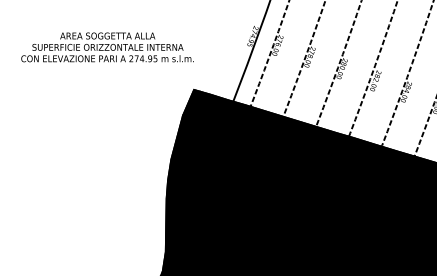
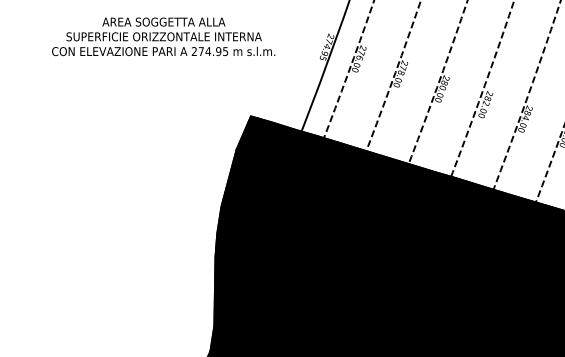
text: (107, 47) -> (163, 36), moved

